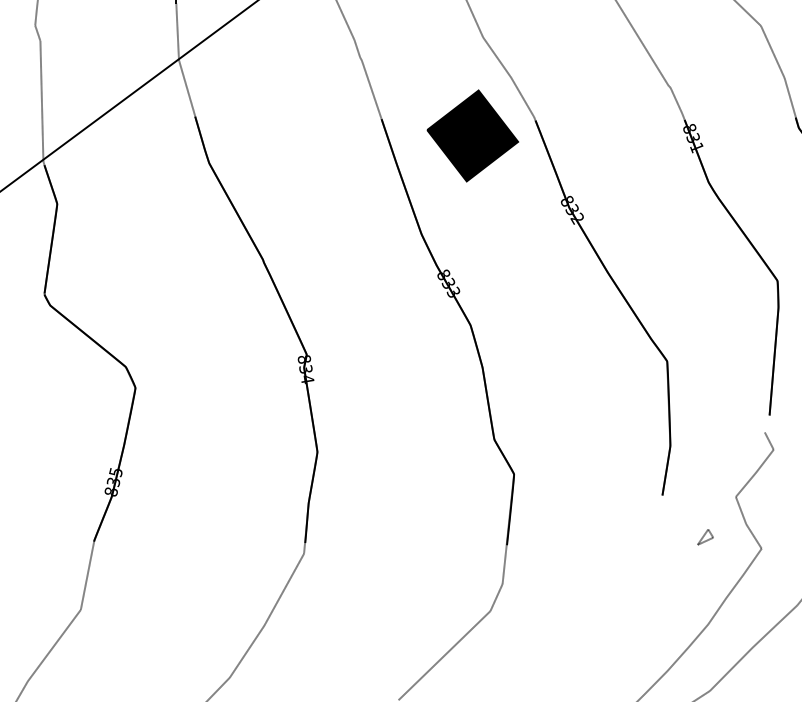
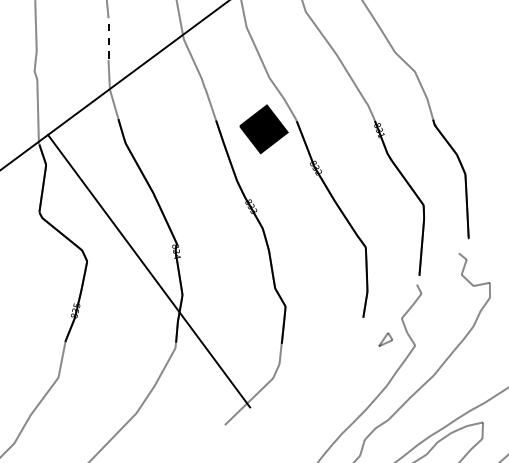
line: (254, 405) -> (149, 270), added
part: (704, 537) -> (385, 339), size x1.67

